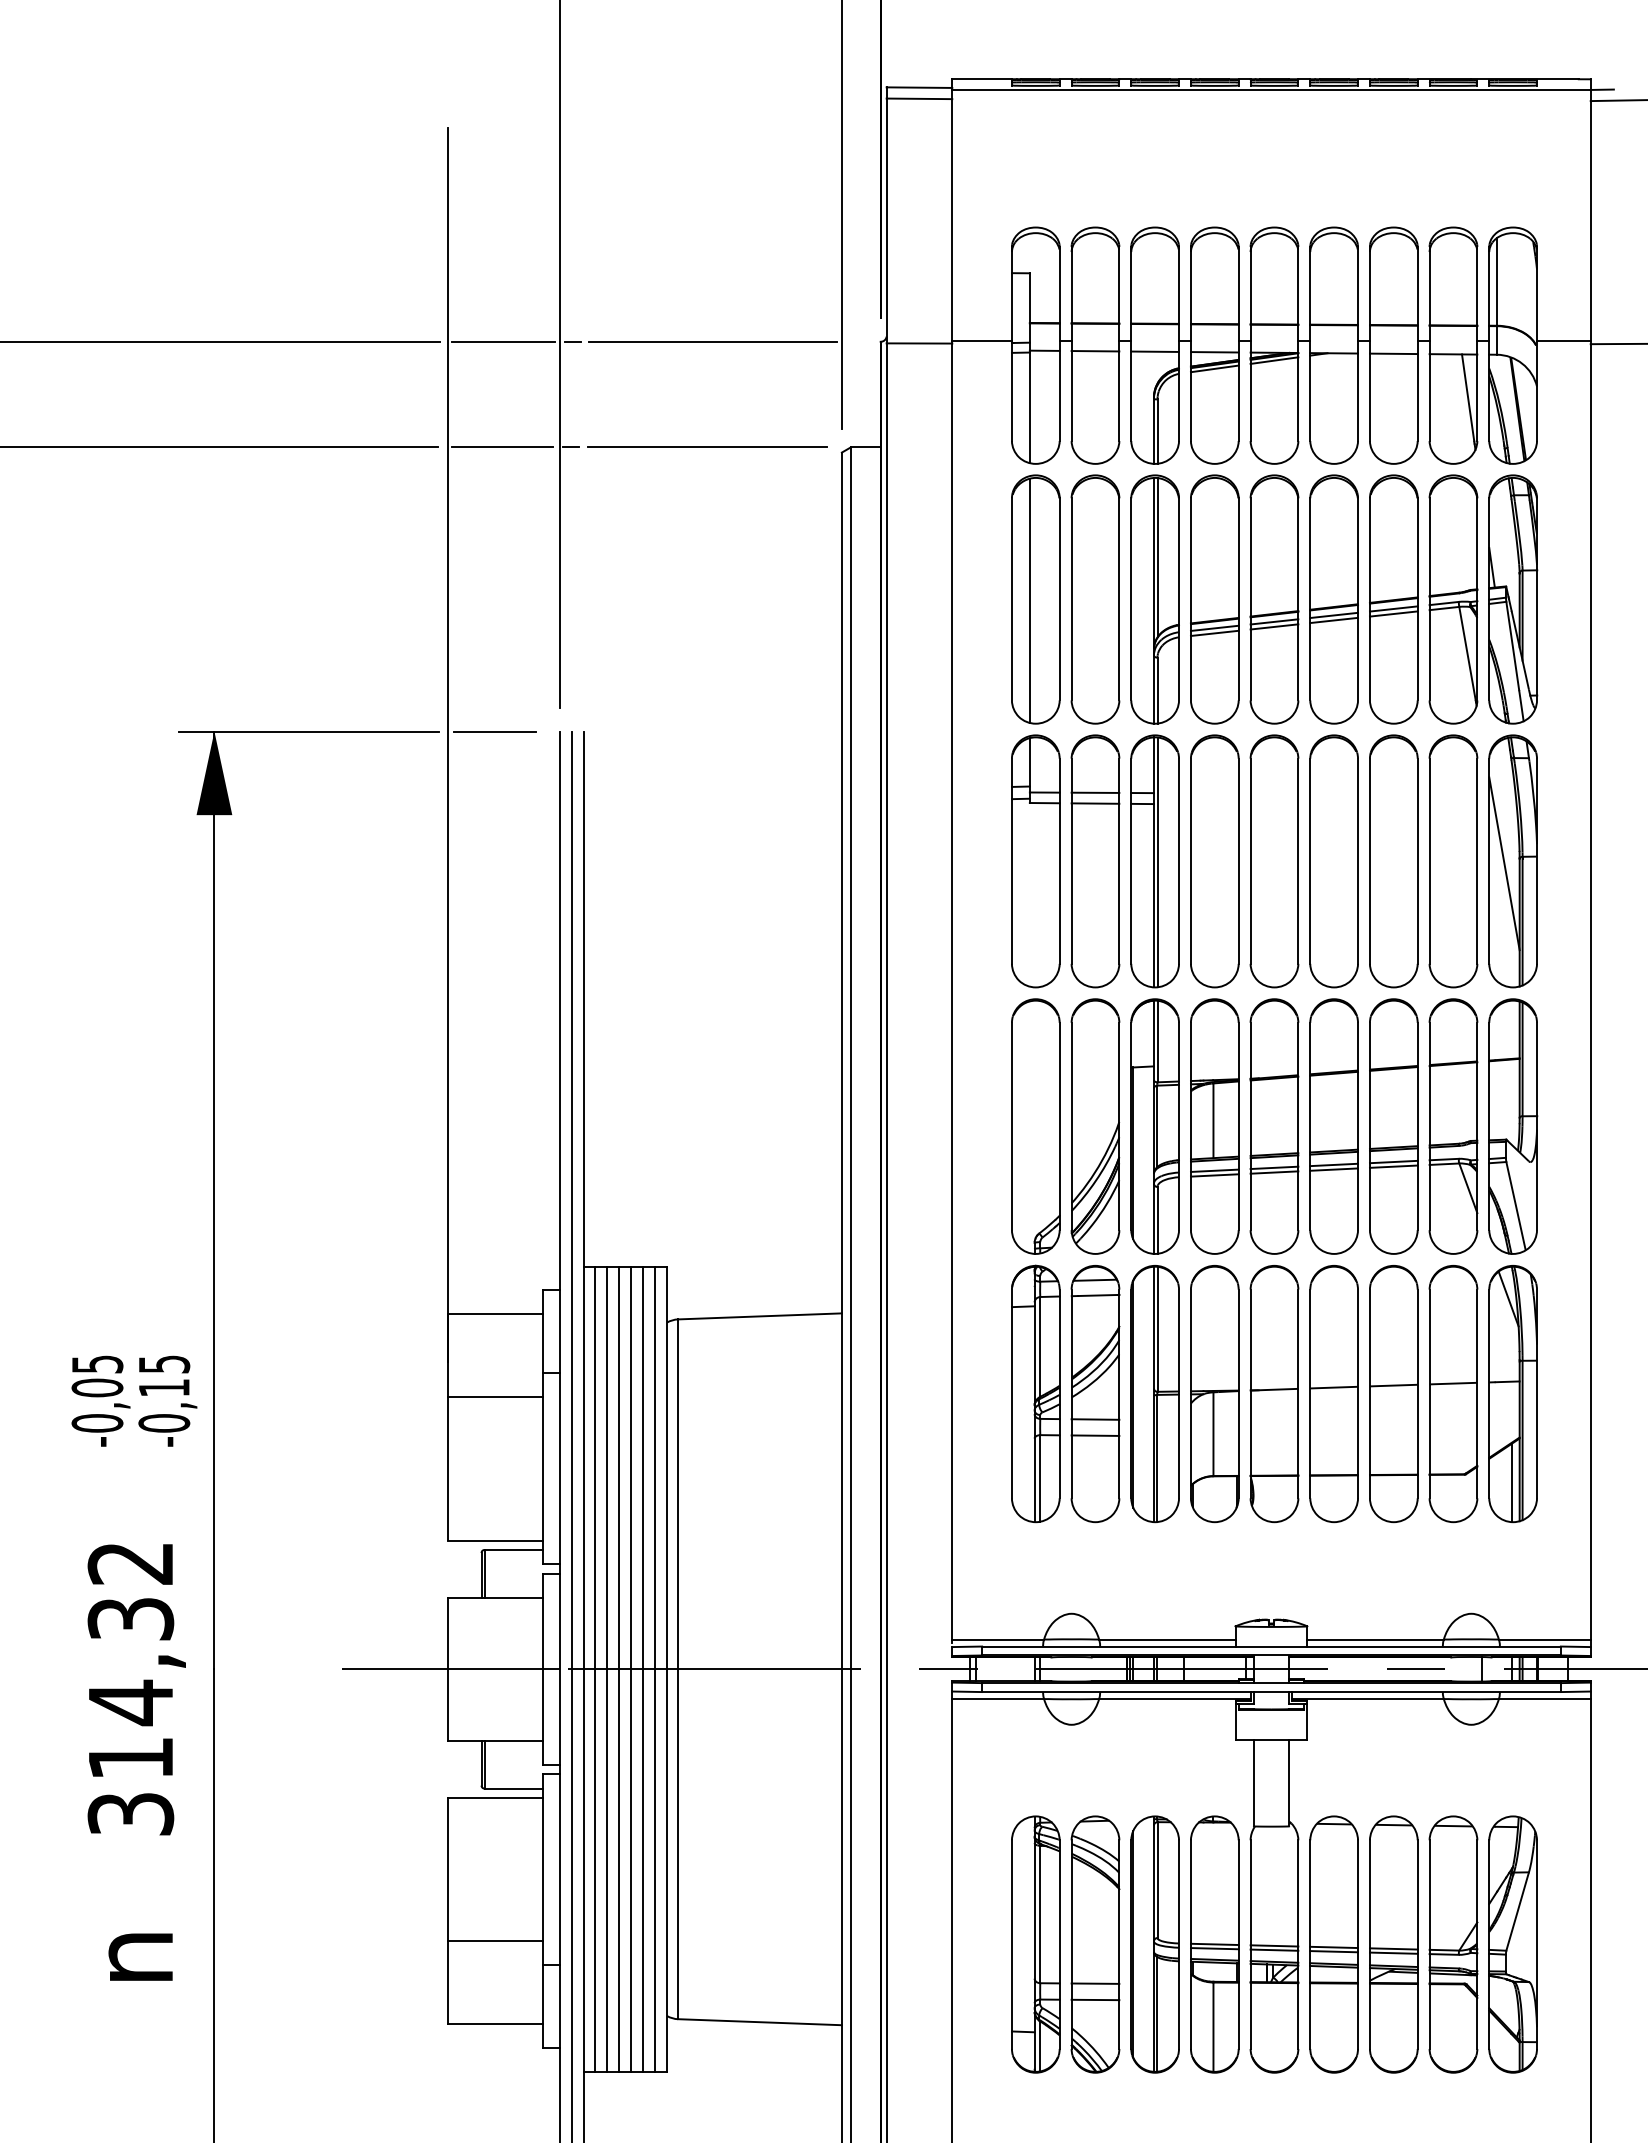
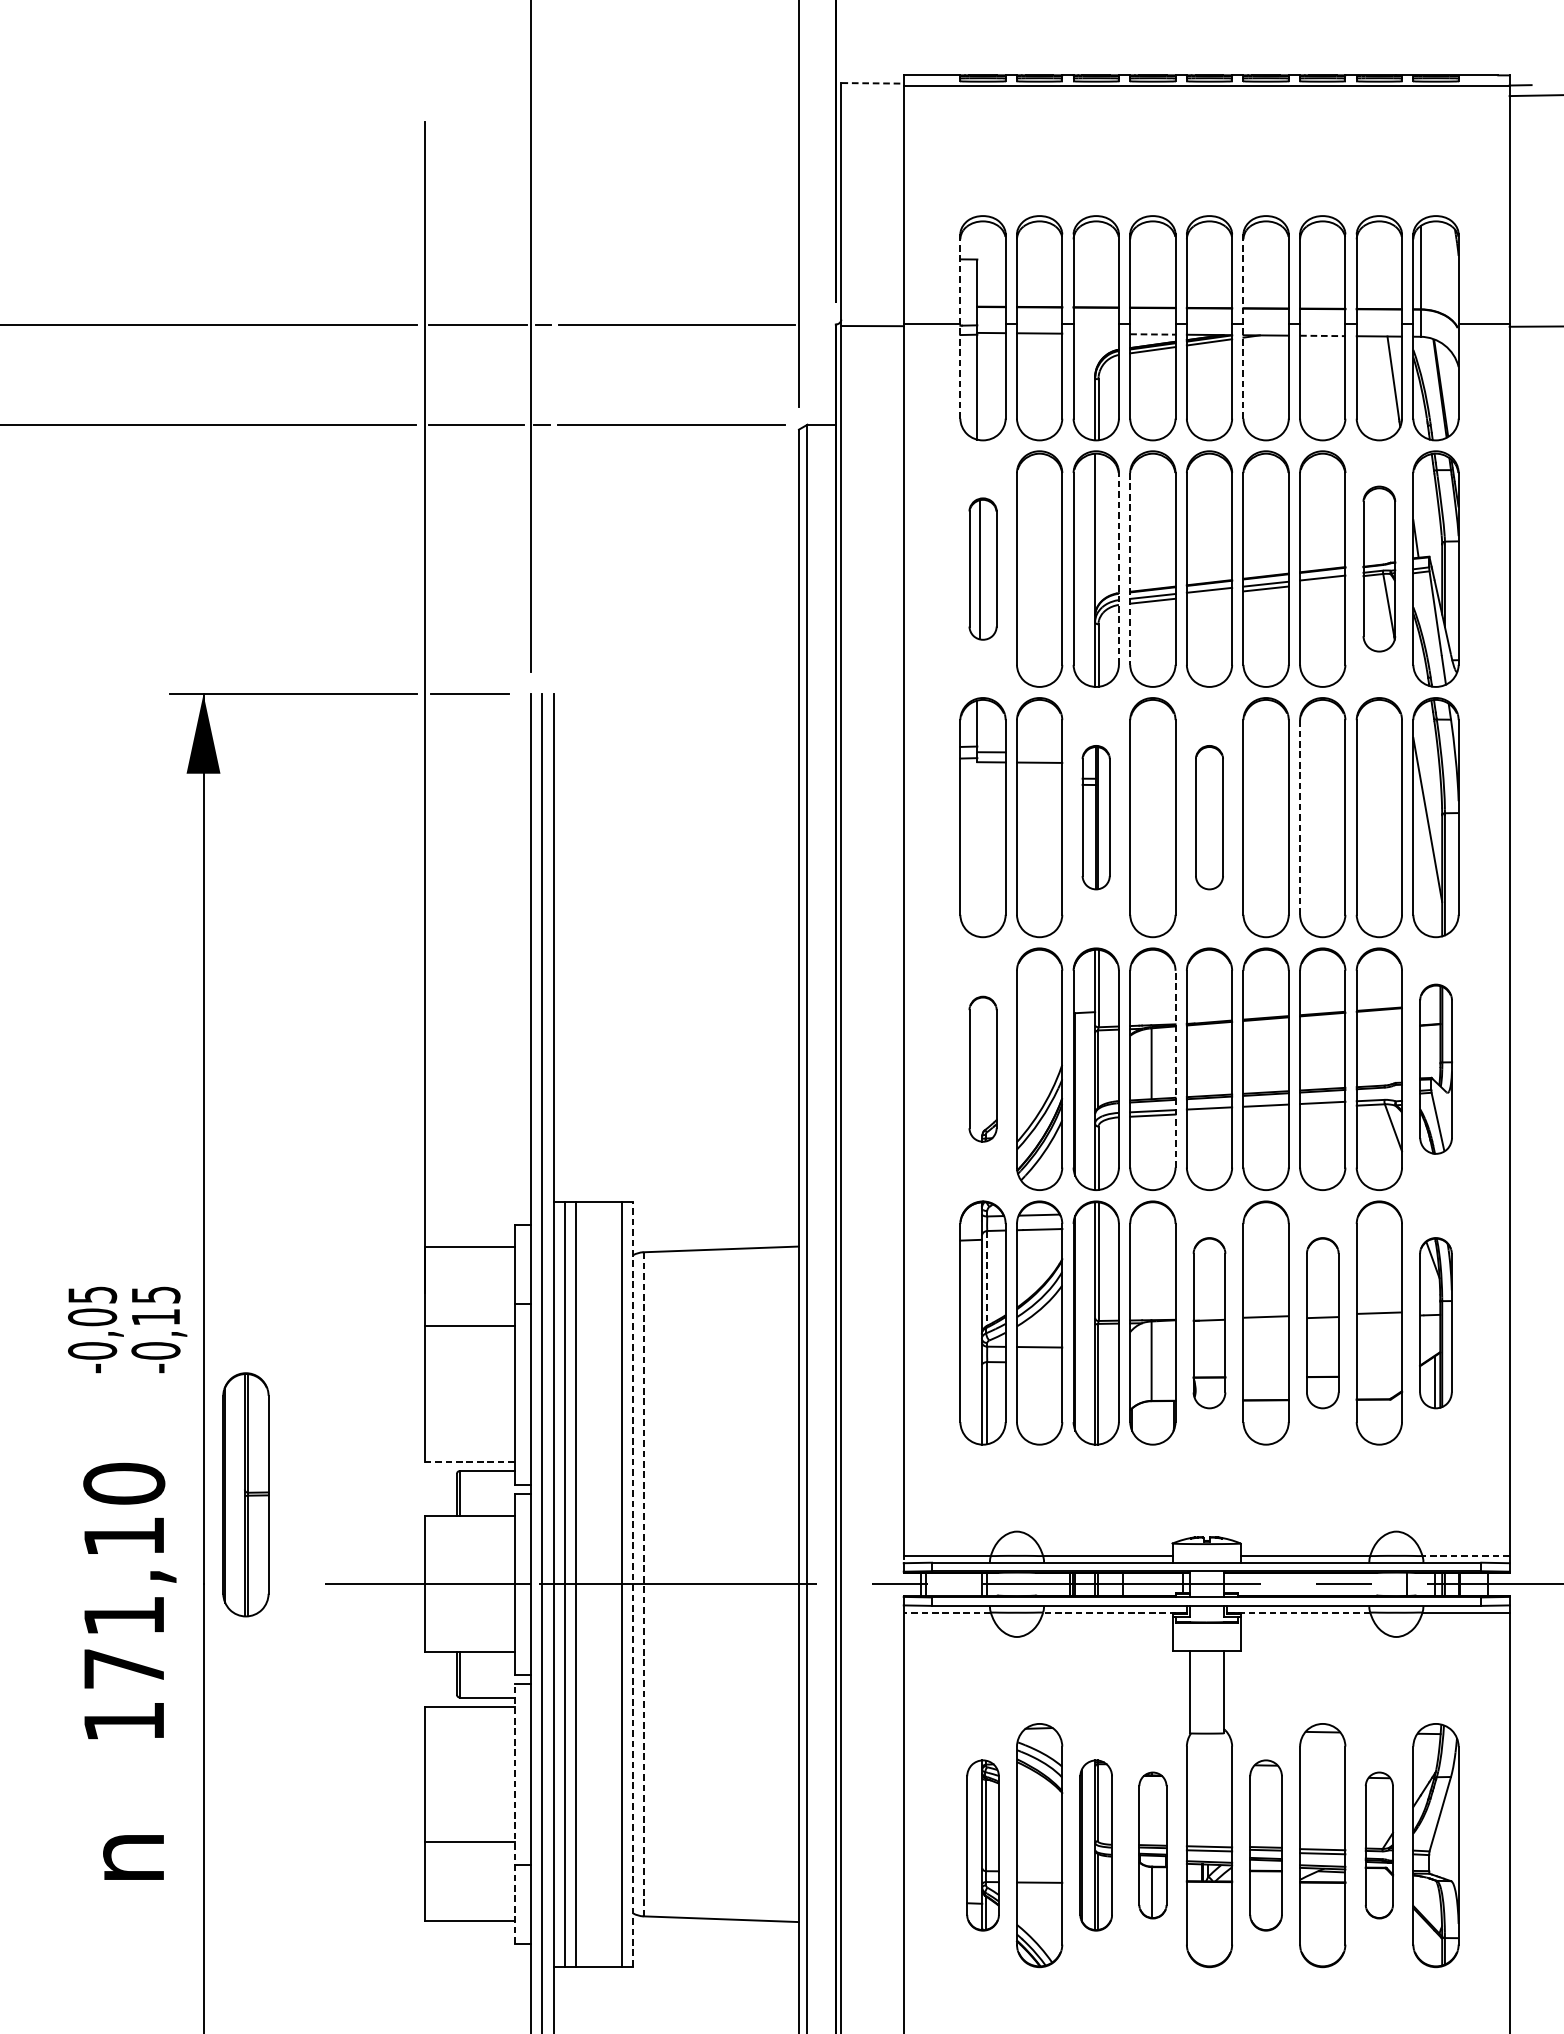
line: (919, 87) -> (872, 83), solid -> dashed
line: (919, 98) -> (872, 93), removed
line: (1011, 344) -> (959, 327), solid -> dashed
line: (1310, 344) -> (1243, 327), solid -> dashed
line: (1155, 351) -> (1096, 333), removed
line: (1214, 352) -> (1152, 334), solid -> dashed
line: (1393, 353) -> (1322, 335), solid -> dashed
line: (1157, 557) -> (1098, 529), removed
line: (1179, 598) -> (1119, 568), solid -> dashed
part: (1035, 599) -> (982, 569), size x0.6
line: (1190, 599) -> (1129, 569), solid -> dashed
part: (1453, 599) -> (1379, 569), size x0.7
line: (1393, 613) -> (1322, 582), removed
line: (1274, 626) -> (1209, 594), removed
line: (1095, 792) -> (1039, 752), removed
part: (1154, 861) -> (1095, 817), size x0.6
part: (1274, 861) -> (1209, 817), size x0.6
line: (1369, 861) -> (1299, 817), solid -> dashed
part: (1035, 1126) -> (982, 1069), size x0.6
line: (1238, 1126) -> (1175, 1069), solid -> dashed
part: (1513, 1126) -> (1436, 1069), size x0.7
line: (1393, 1166) -> (1322, 1107), removed
line: (1334, 1169) -> (1266, 1110), removed
line: (1274, 1172) -> (1209, 1112), removed
line: (1040, 1346) -> (987, 1277), solid -> dashed
part: (1274, 1394) -> (1209, 1323), size x0.7
part: (1393, 1394) -> (1322, 1323), size x0.7
part: (1512, 1394) -> (1435, 1323), size x0.7
line: (1095, 1435) -> (1039, 1362), removed
line: (495, 1540) -> (470, 1462), solid -> dashed
part: (258, 1575) -> (245, 1495), added
line: (1544, 1639) -> (1465, 1556), solid -> dashed
line: (619, 1669) -> (587, 1584), removed
line: (631, 1669) -> (599, 1584), removed
line: (643, 1669) -> (610, 1584), removed
line: (667, 1669) -> (633, 1584), solid -> dashed
line: (678, 1669) -> (643, 1584), solid -> dashed
text: (130, 1688) -> (123, 1602), 314,32 -> 171,10
line: (998, 1699) -> (947, 1612), solid -> dashed
line: (1174, 1699) -> (1114, 1612), solid -> dashed
line: (1368, 1699) -> (1298, 1612), solid -> dashed
line: (542, 1911) -> (514, 1814), solid -> dashed
part: (1035, 1944) -> (982, 1845), size x0.7
part: (1154, 1944) -> (1095, 1845), size x0.7
part: (1214, 1944) -> (1152, 1845), size x0.6
part: (1333, 1944) -> (1265, 1845), size x0.7
part: (1453, 1944) -> (1379, 1845), size x0.6
line: (1095, 1999) -> (1039, 1897), removed

